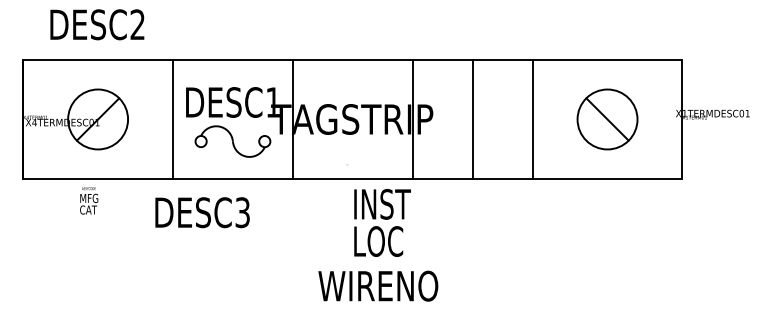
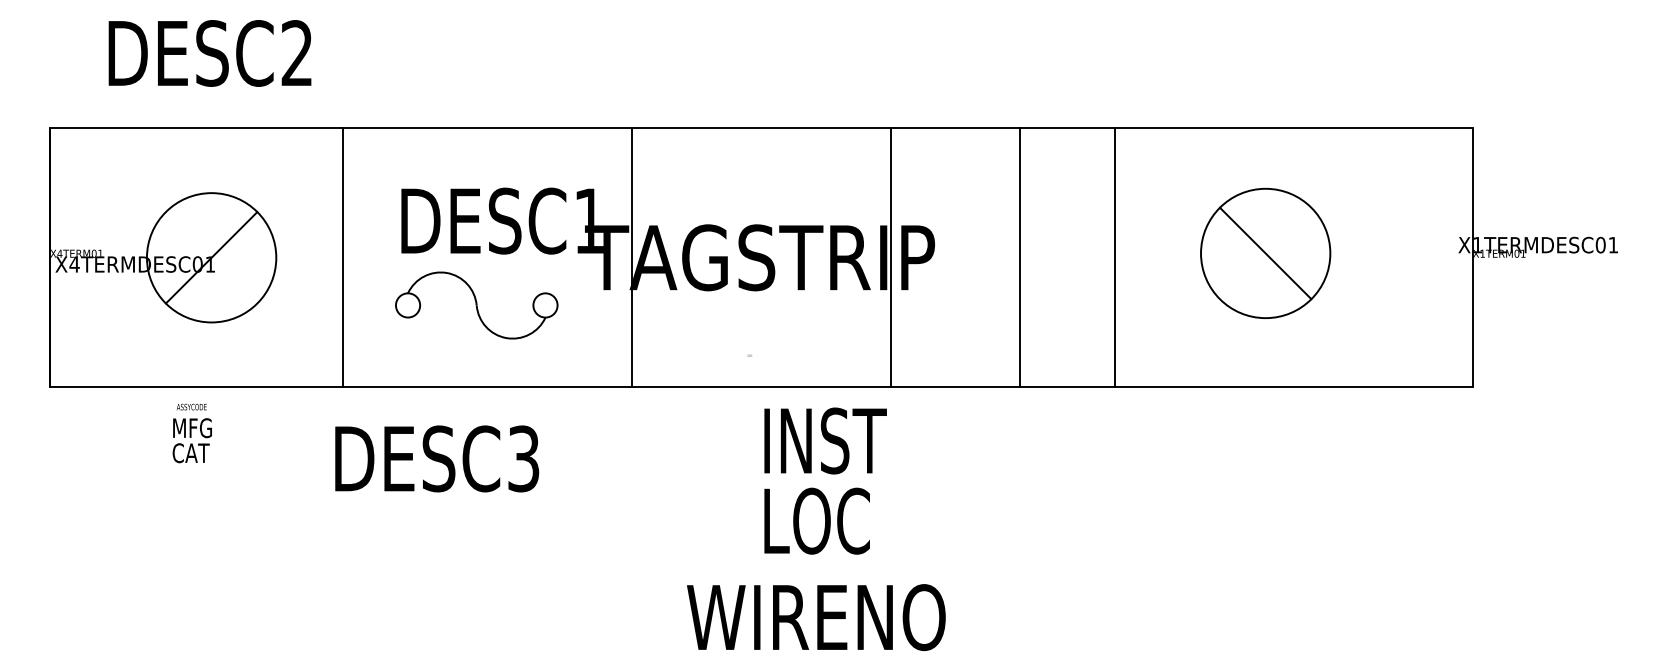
line: (173, 119) -> (344, 257), moved
line: (532, 119) -> (1114, 257), moved
part: (607, 119) -> (1265, 253), moved
part: (232, 141) -> (475, 305), moved

